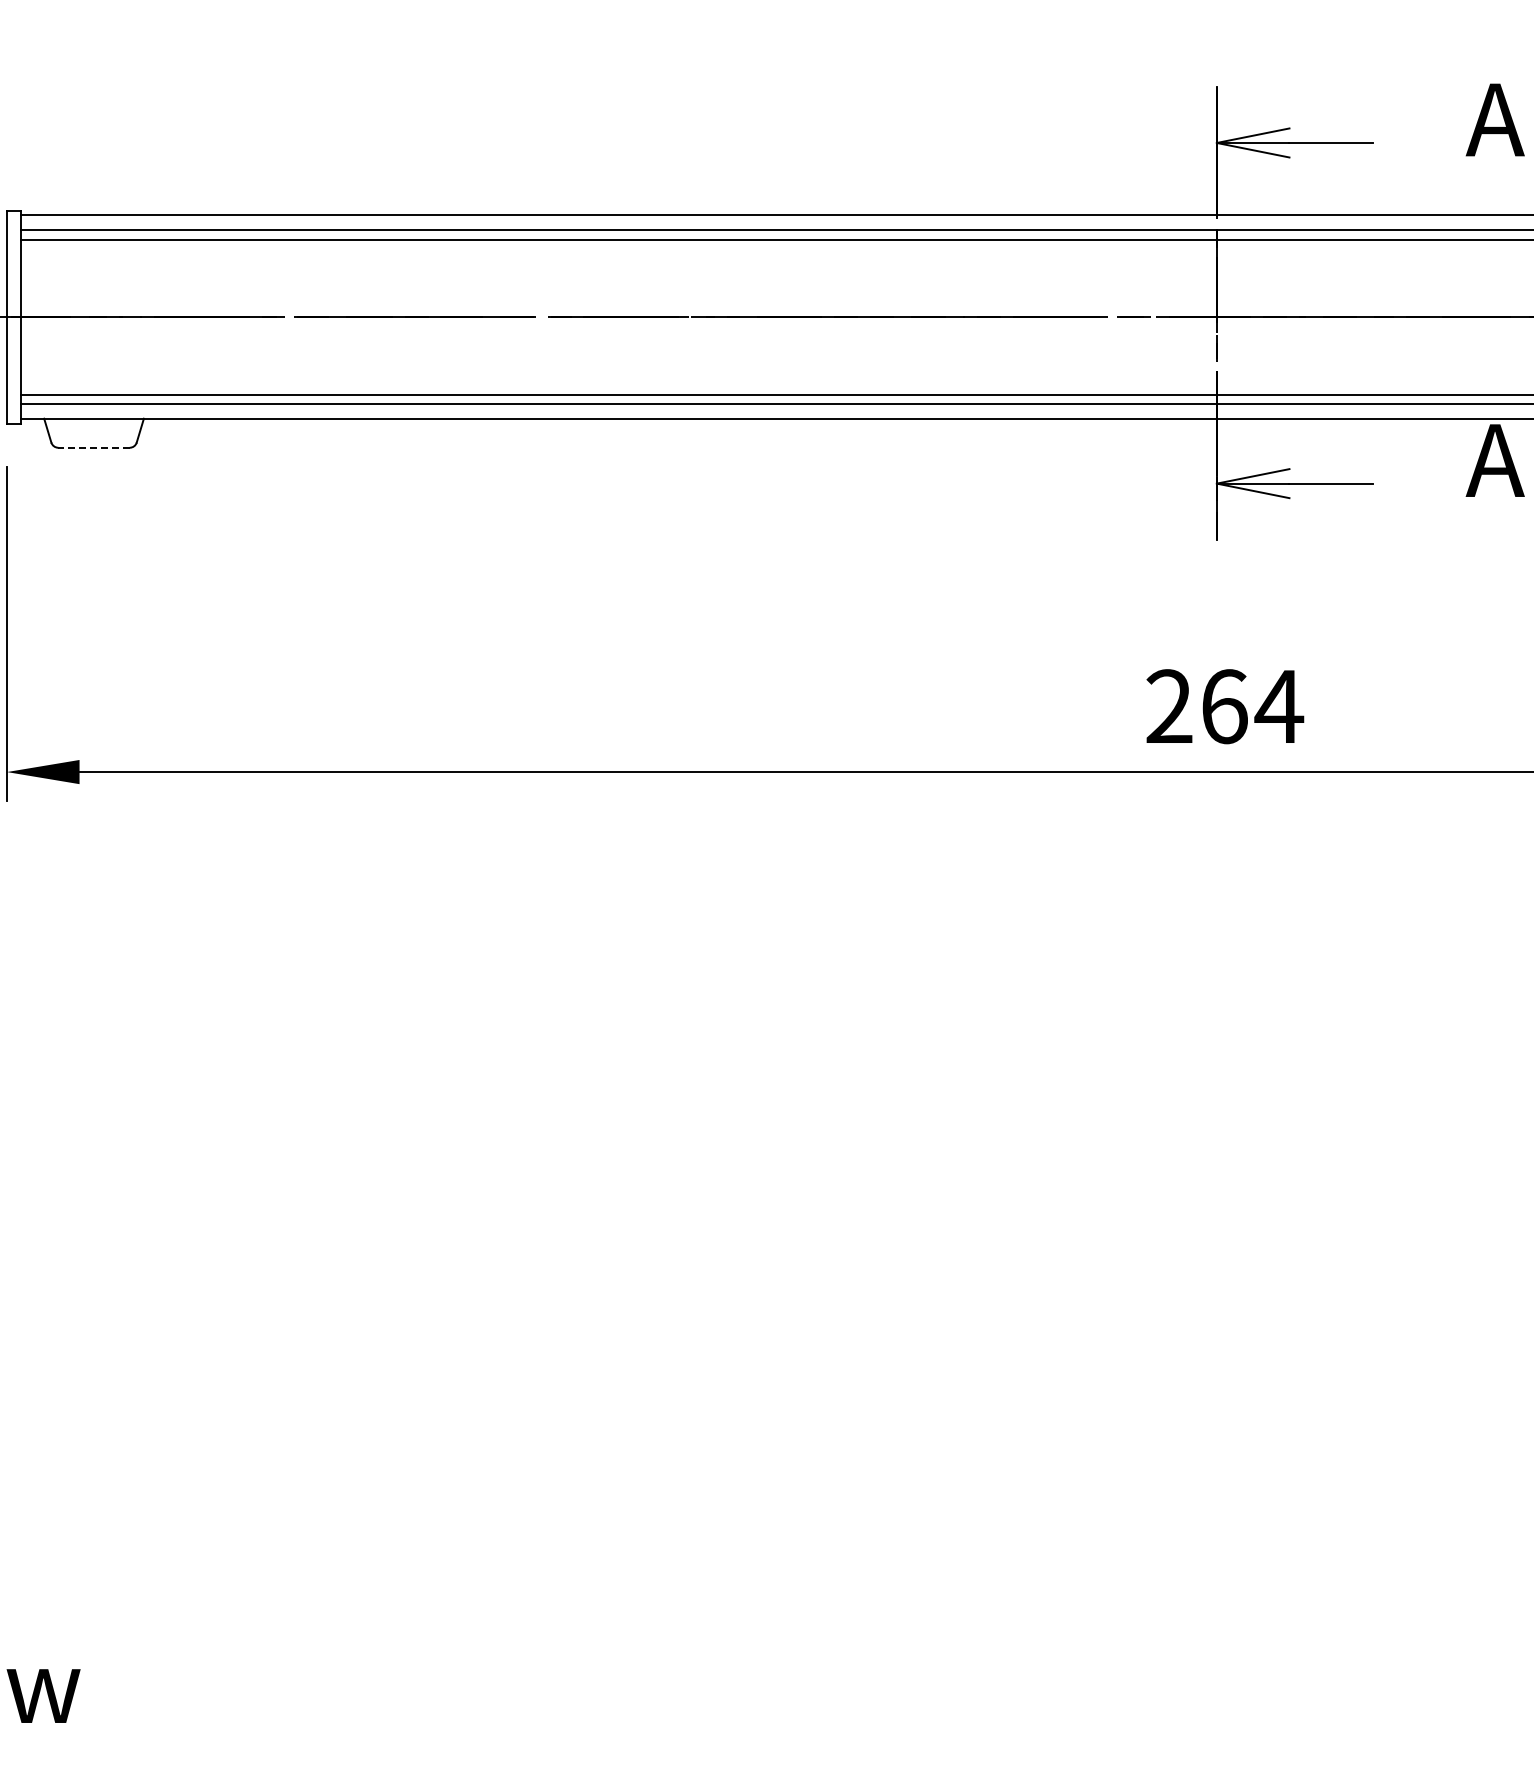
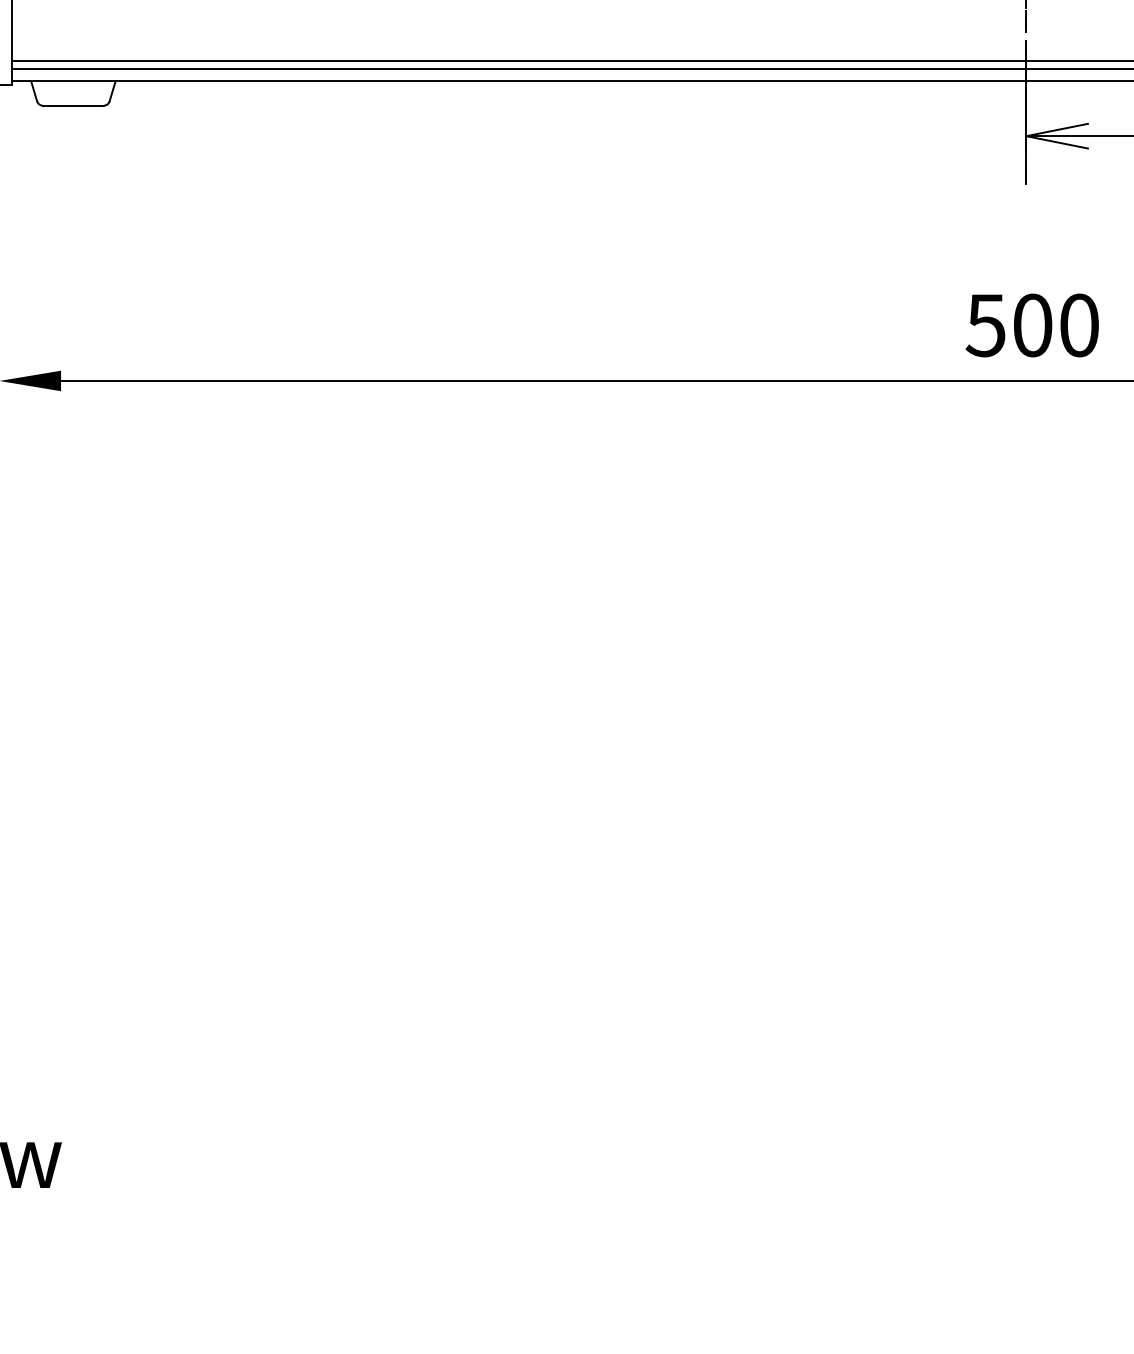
line: (94, 447) -> (73, 105), dashed -> solid
text: (1224, 706) -> (1032, 325), 264 -> 500

